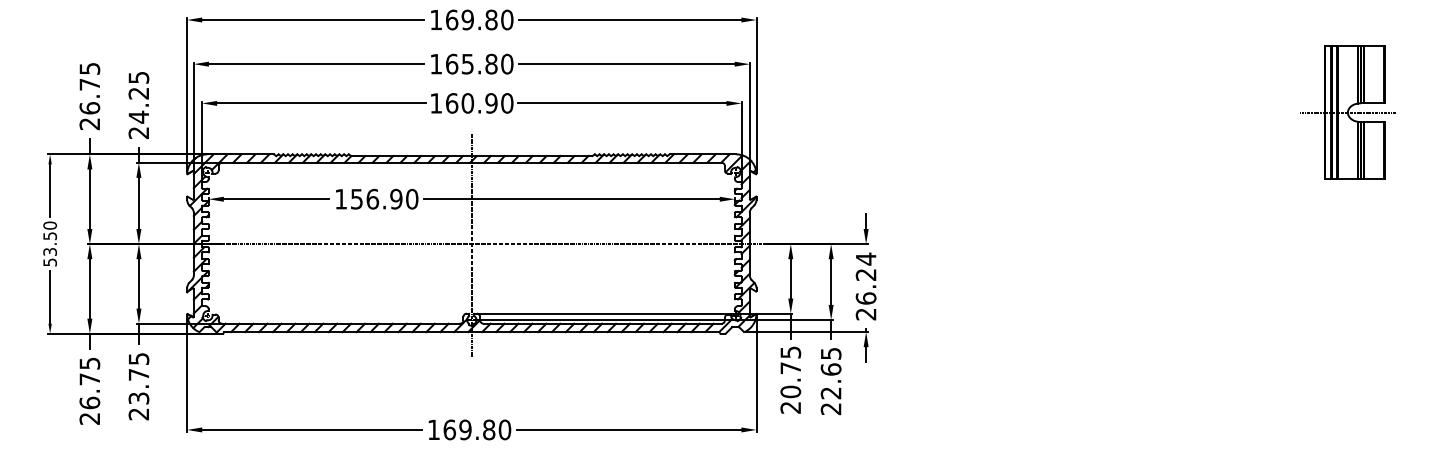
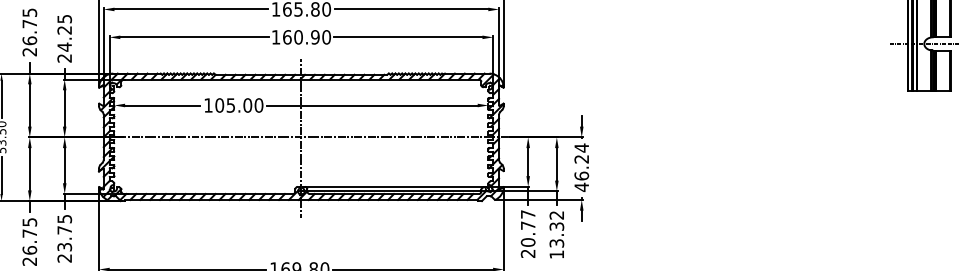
text: (376, 198) -> (233, 104), 156.90 -> 105.00
text: (865, 313) -> (581, 186), 26.24 -> 46.24
text: (790, 352) -> (527, 214), 20.75 -> 20.77
text: (830, 381) -> (556, 235), 22.65 -> 13.32

